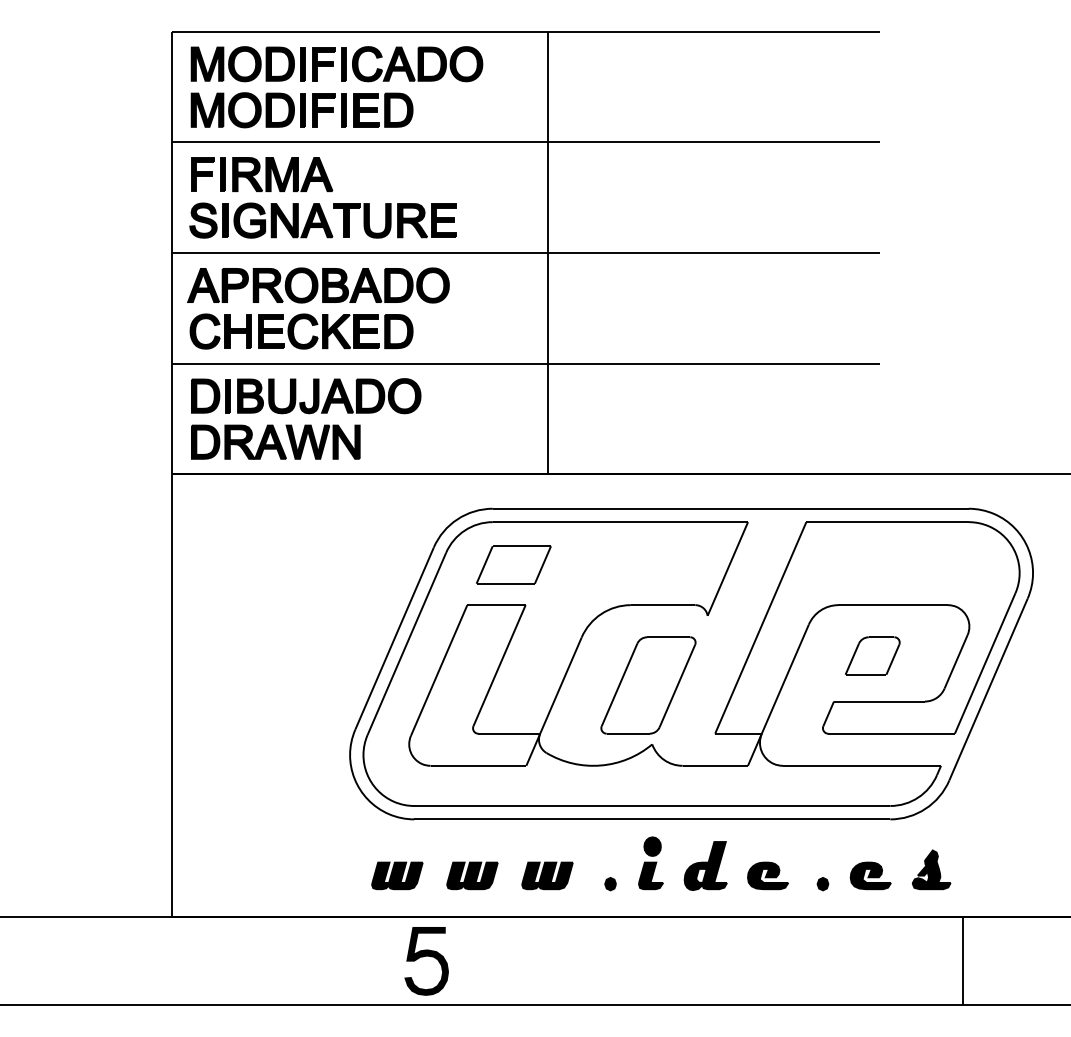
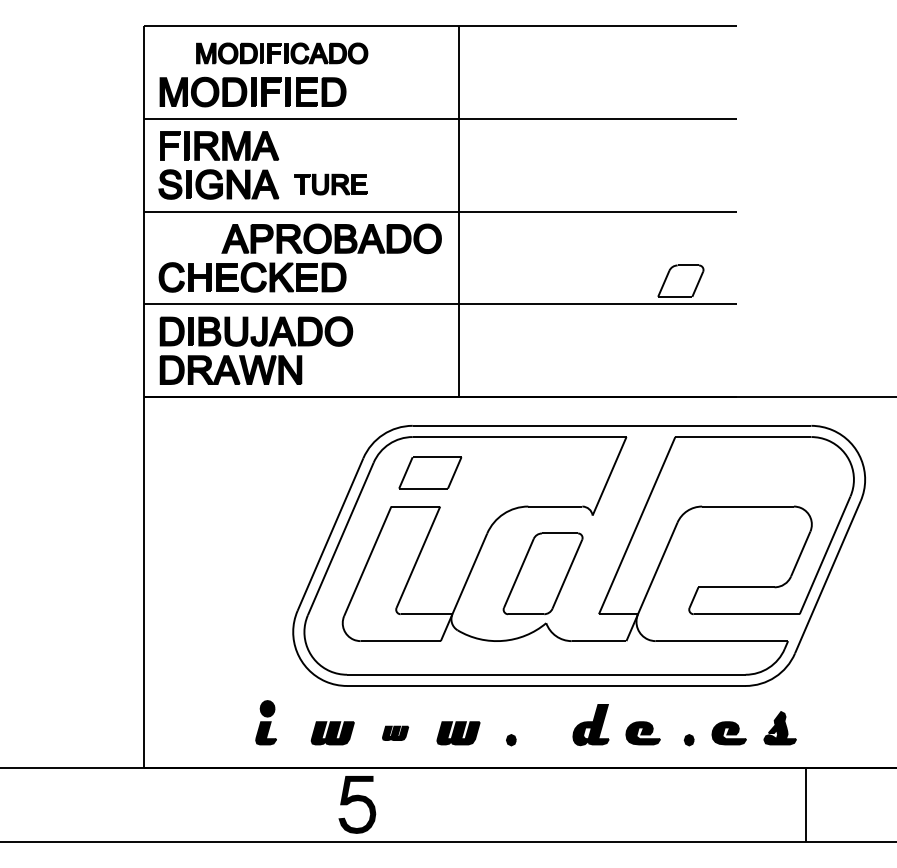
part: (336, 64) -> (281, 53), size x0.7
part: (394, 220) -> (330, 184), size x0.7
part: (318, 285) -> (331, 238), moved
part: (872, 655) -> (680, 280), moved
part: (650, 862) -> (265, 722), moved
part: (472, 876) -> (395, 733), size x0.6

